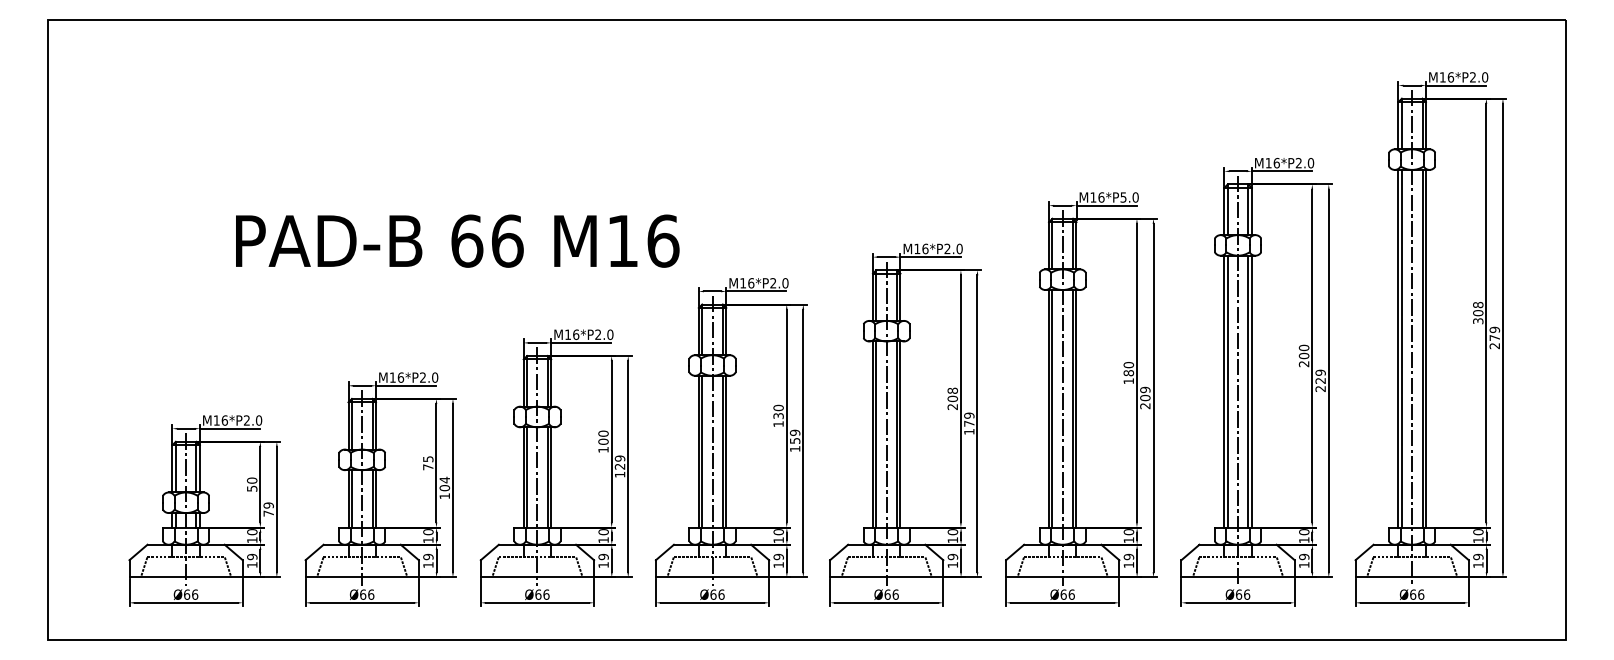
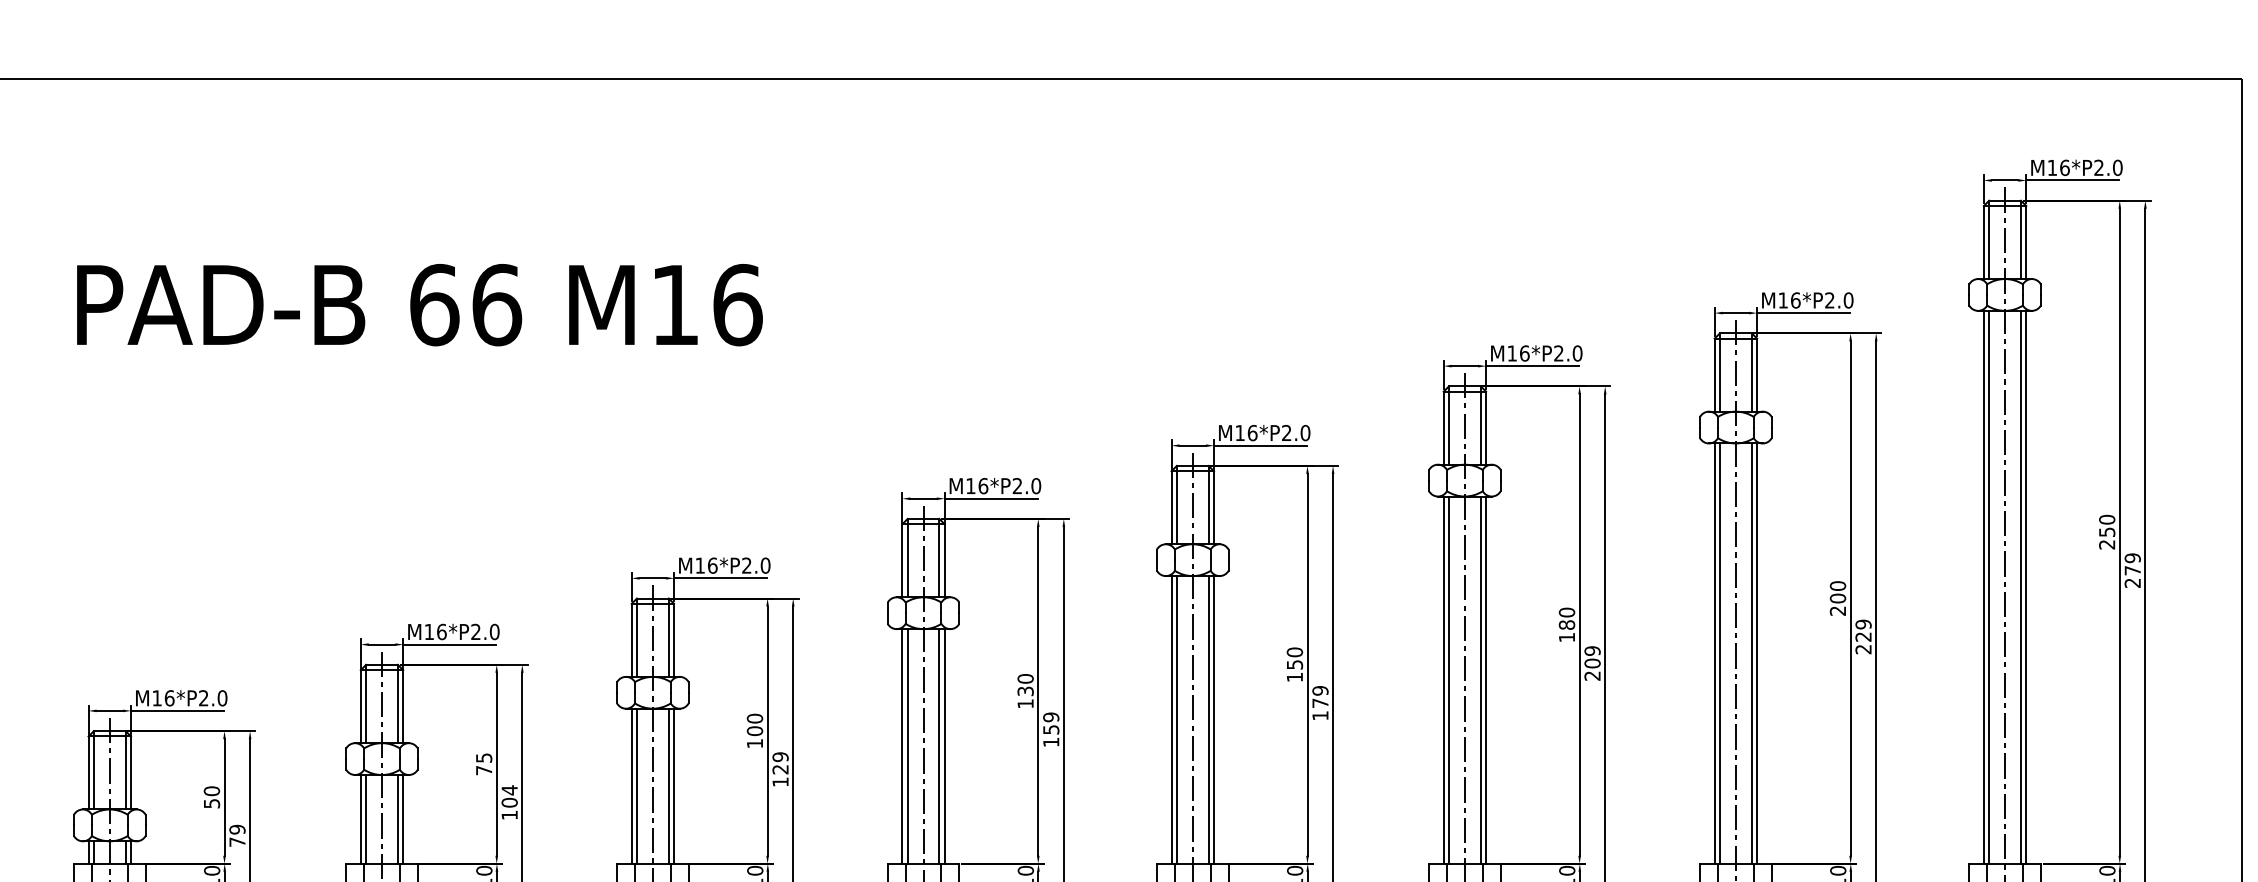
text: (1123, 197) -> (1558, 353), M16*P5.0 -> M16*P2.0
text: (457, 240) -> (419, 304), moved
text: (1478, 312) -> (2107, 531), 308 -> 250
text: (952, 398) -> (1294, 664), 208 -> 150

